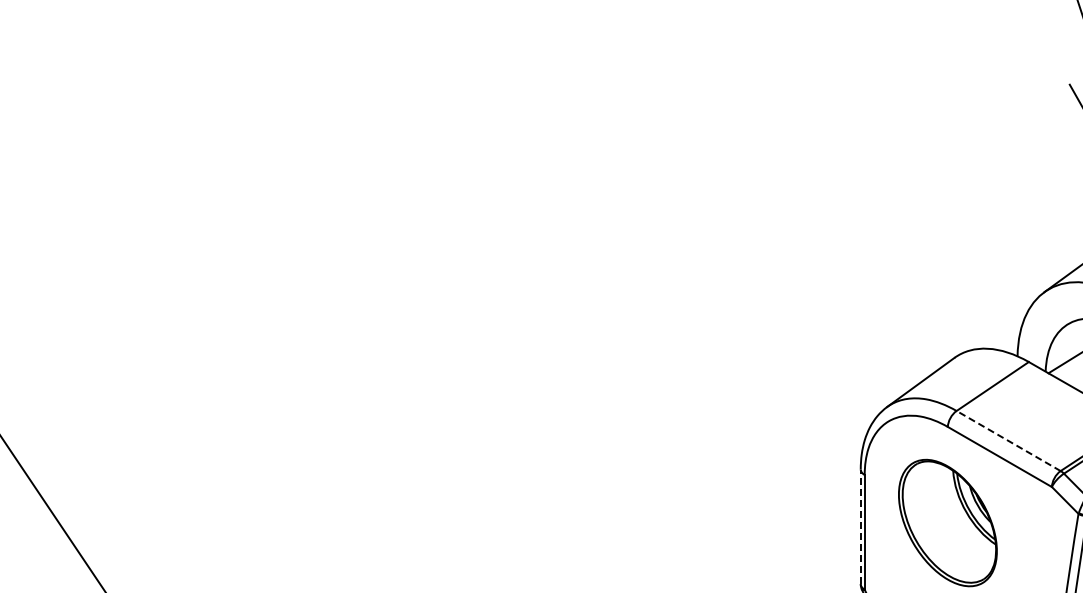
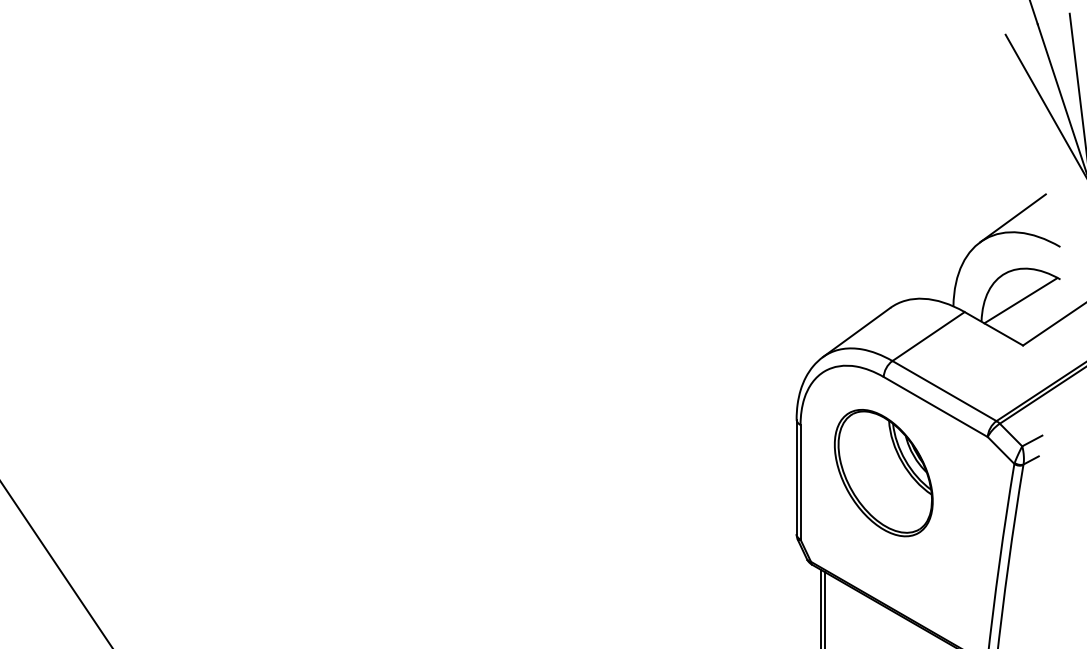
line: (1008, 440) -> (944, 390), dashed -> solid
line: (860, 526) -> (796, 476), dashed -> solid

